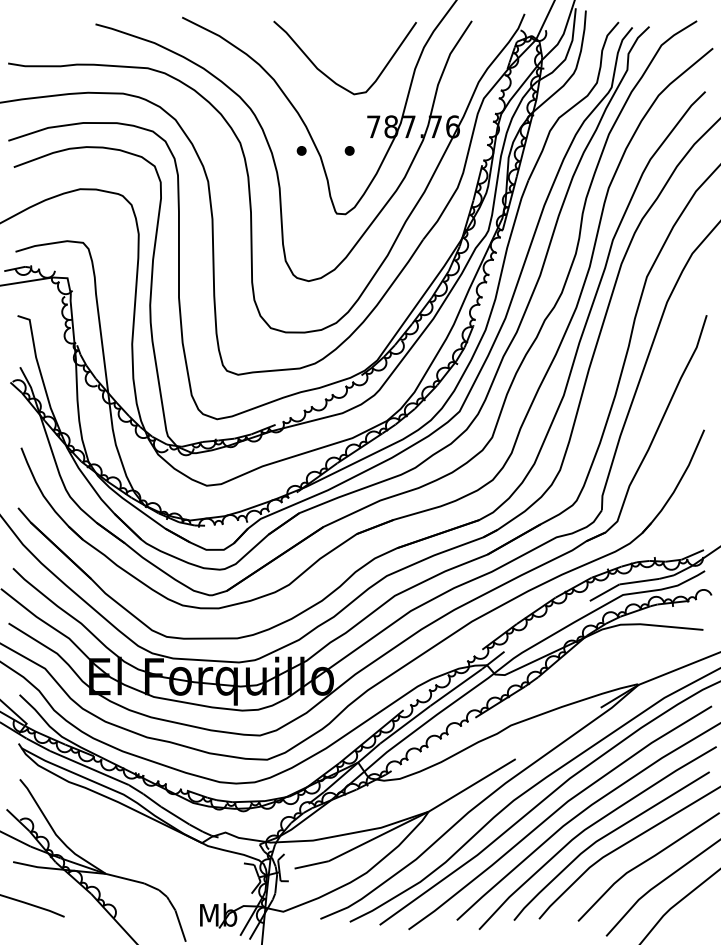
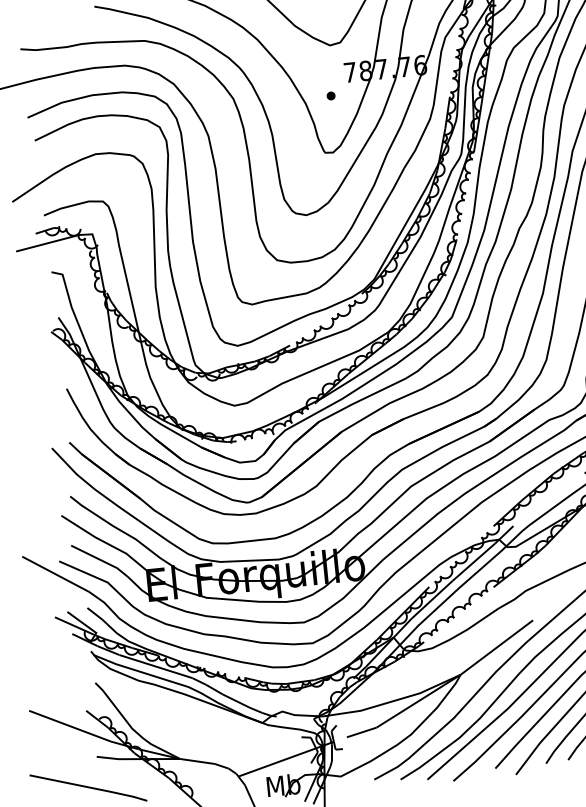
part: (301, 150) -> (288, 99), removed
line: (213, 888) -> (276, 762), added

